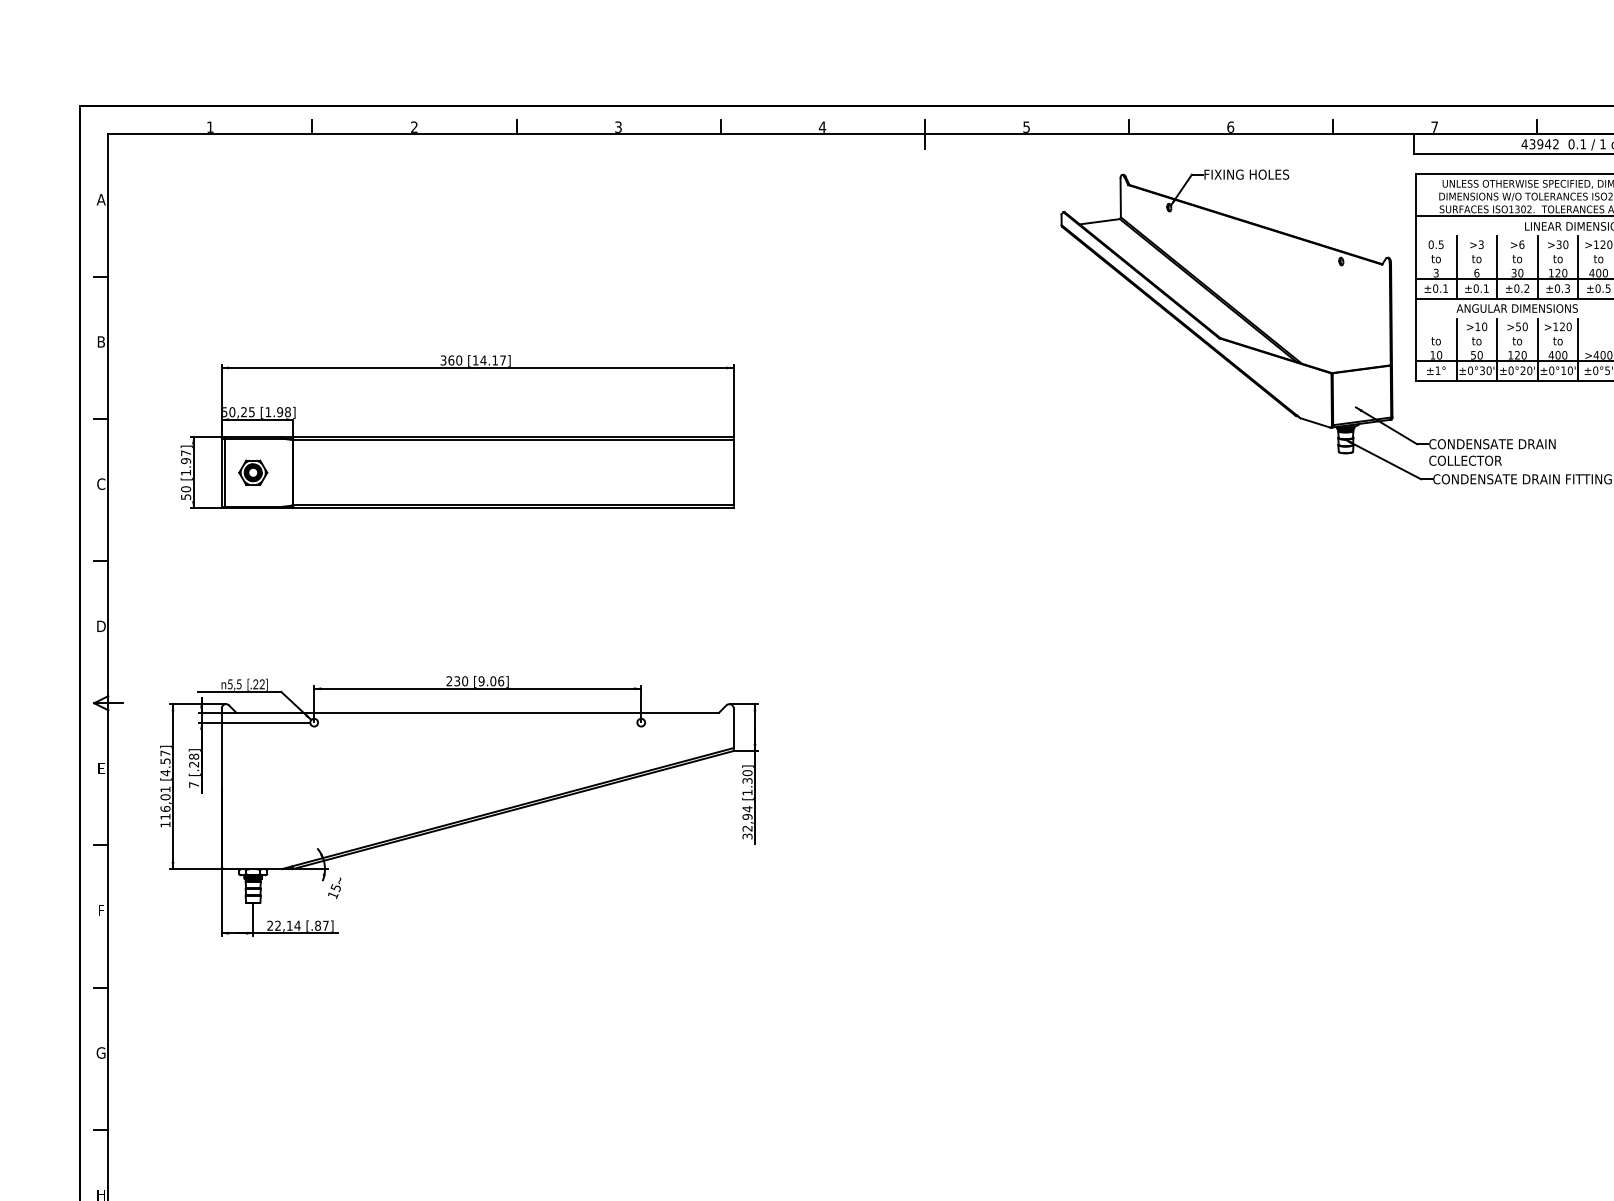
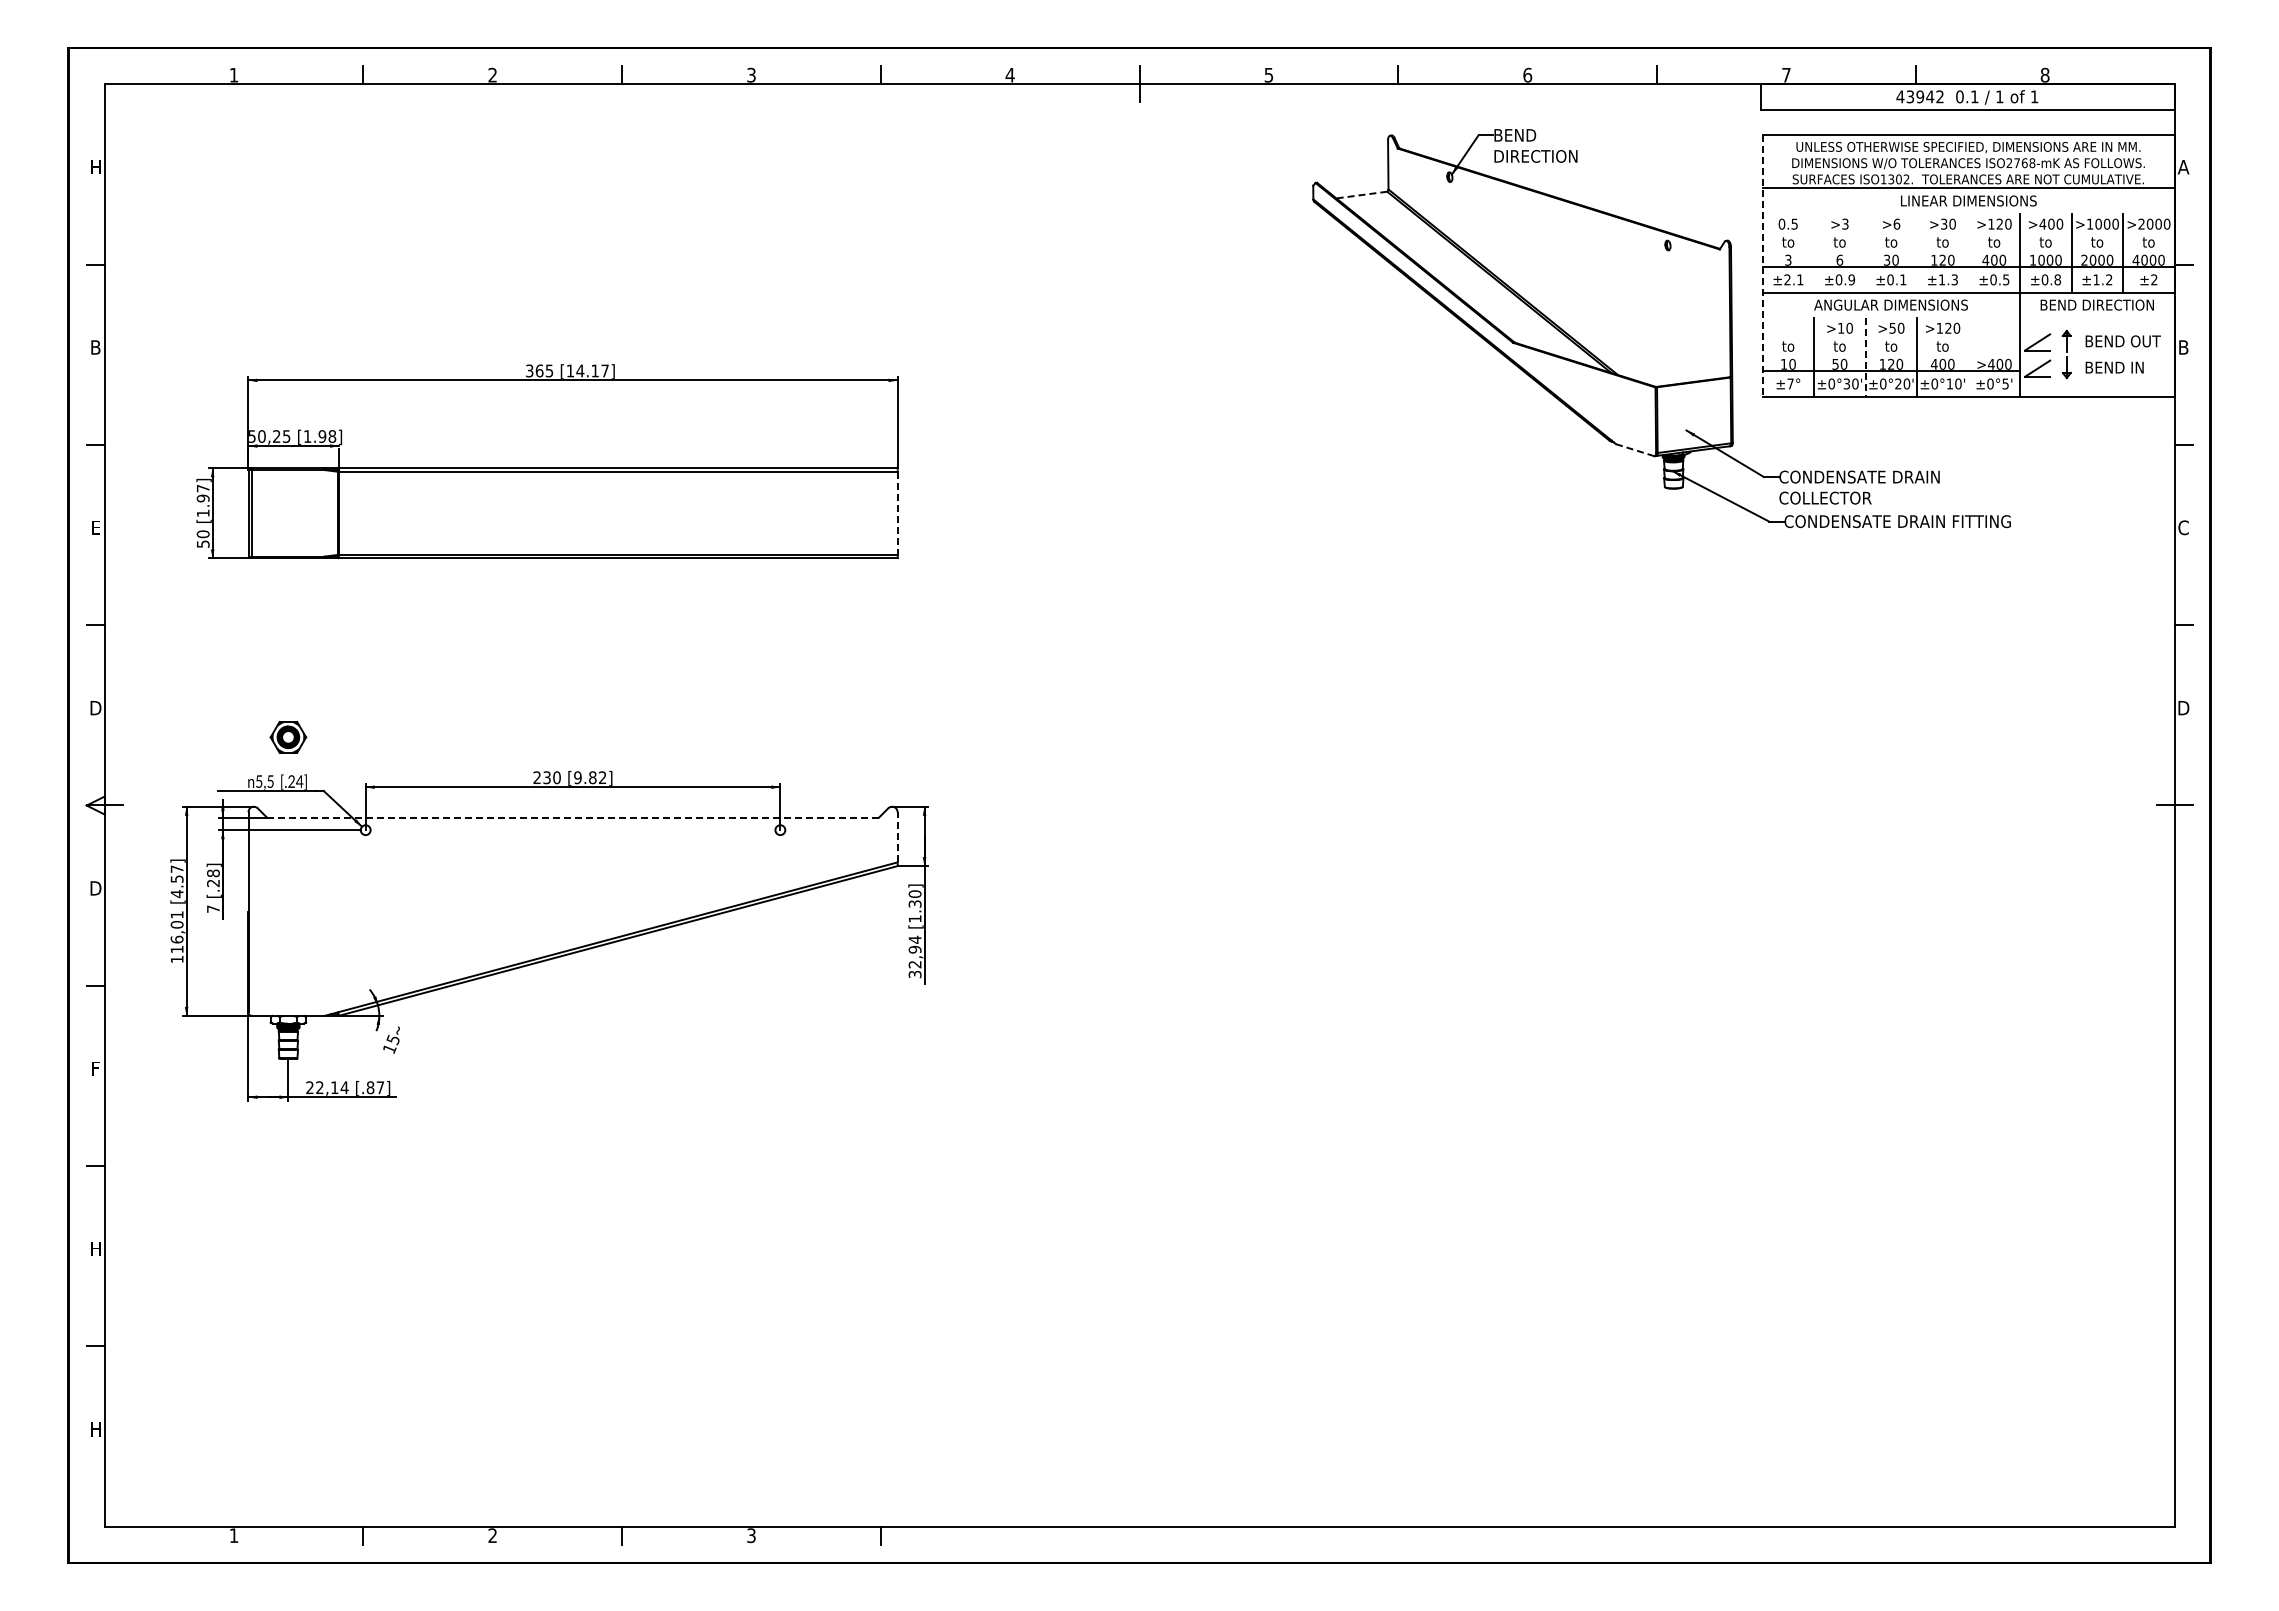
text: (1246, 182) -> (1547, 145), FIXING HOLES -> BEND DIRECTION
text: (101, 200) -> (95, 167), A -> H
line: (1099, 222) -> (1361, 195), solid -> dashed
line: (1456, 267) -> (1814, 252), removed
line: (1497, 267) -> (1865, 252), removed
line: (1538, 267) -> (1917, 252), removed
line: (1578, 267) -> (1968, 252), removed
line: (1415, 277) -> (1762, 265), solid -> dashed
text: (1435, 288) -> (1787, 279), ±0.1 -> ±2.1
text: (1486, 288) -> (1851, 279), ±0.1 -> ±0.9
text: (1527, 288) -> (1903, 279), ±0.2 -> ±0.1
text: (1557, 288) -> (1941, 279), ±0.3 -> ±1.3
line: (1497, 349) -> (1865, 357), solid -> dashed
line: (1578, 349) -> (1968, 356), removed
text: (459, 360) -> (549, 370), 360 -> 365
text: (1437, 370) -> (1790, 383), ±1° -> ±7°
line: (1315, 423) -> (1635, 450), solid -> dashed
part: (253, 472) -> (288, 737), moved
line: (733, 472) -> (897, 513), solid -> dashed
text: (101, 483) -> (95, 527), C -> E
text: (497, 681) -> (597, 777), [9.06] -> [9.82]
text: (262, 684) -> (299, 781), [.22] -> [.24]
line: (478, 712) -> (573, 817), solid -> dashed
line: (733, 727) -> (897, 836), solid -> dashed
text: (101, 768) -> (95, 888), E -> D
text: (101, 1052) -> (95, 1248), G -> H

